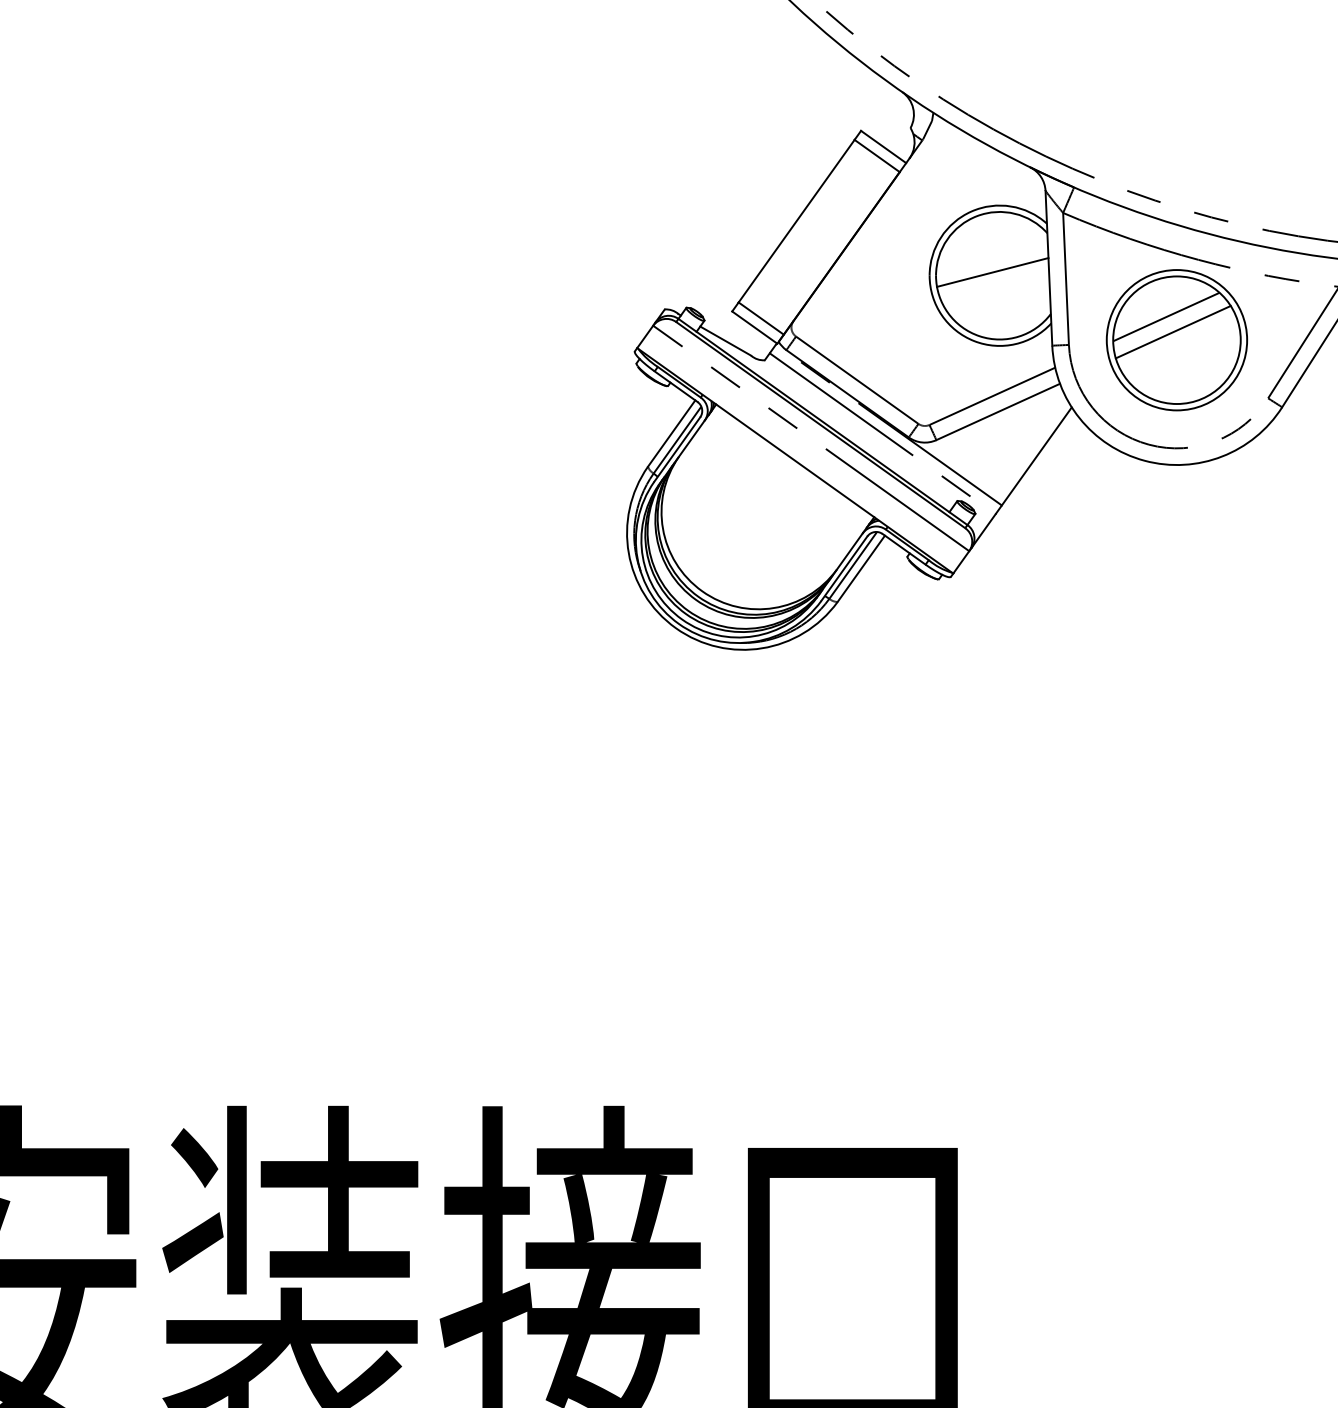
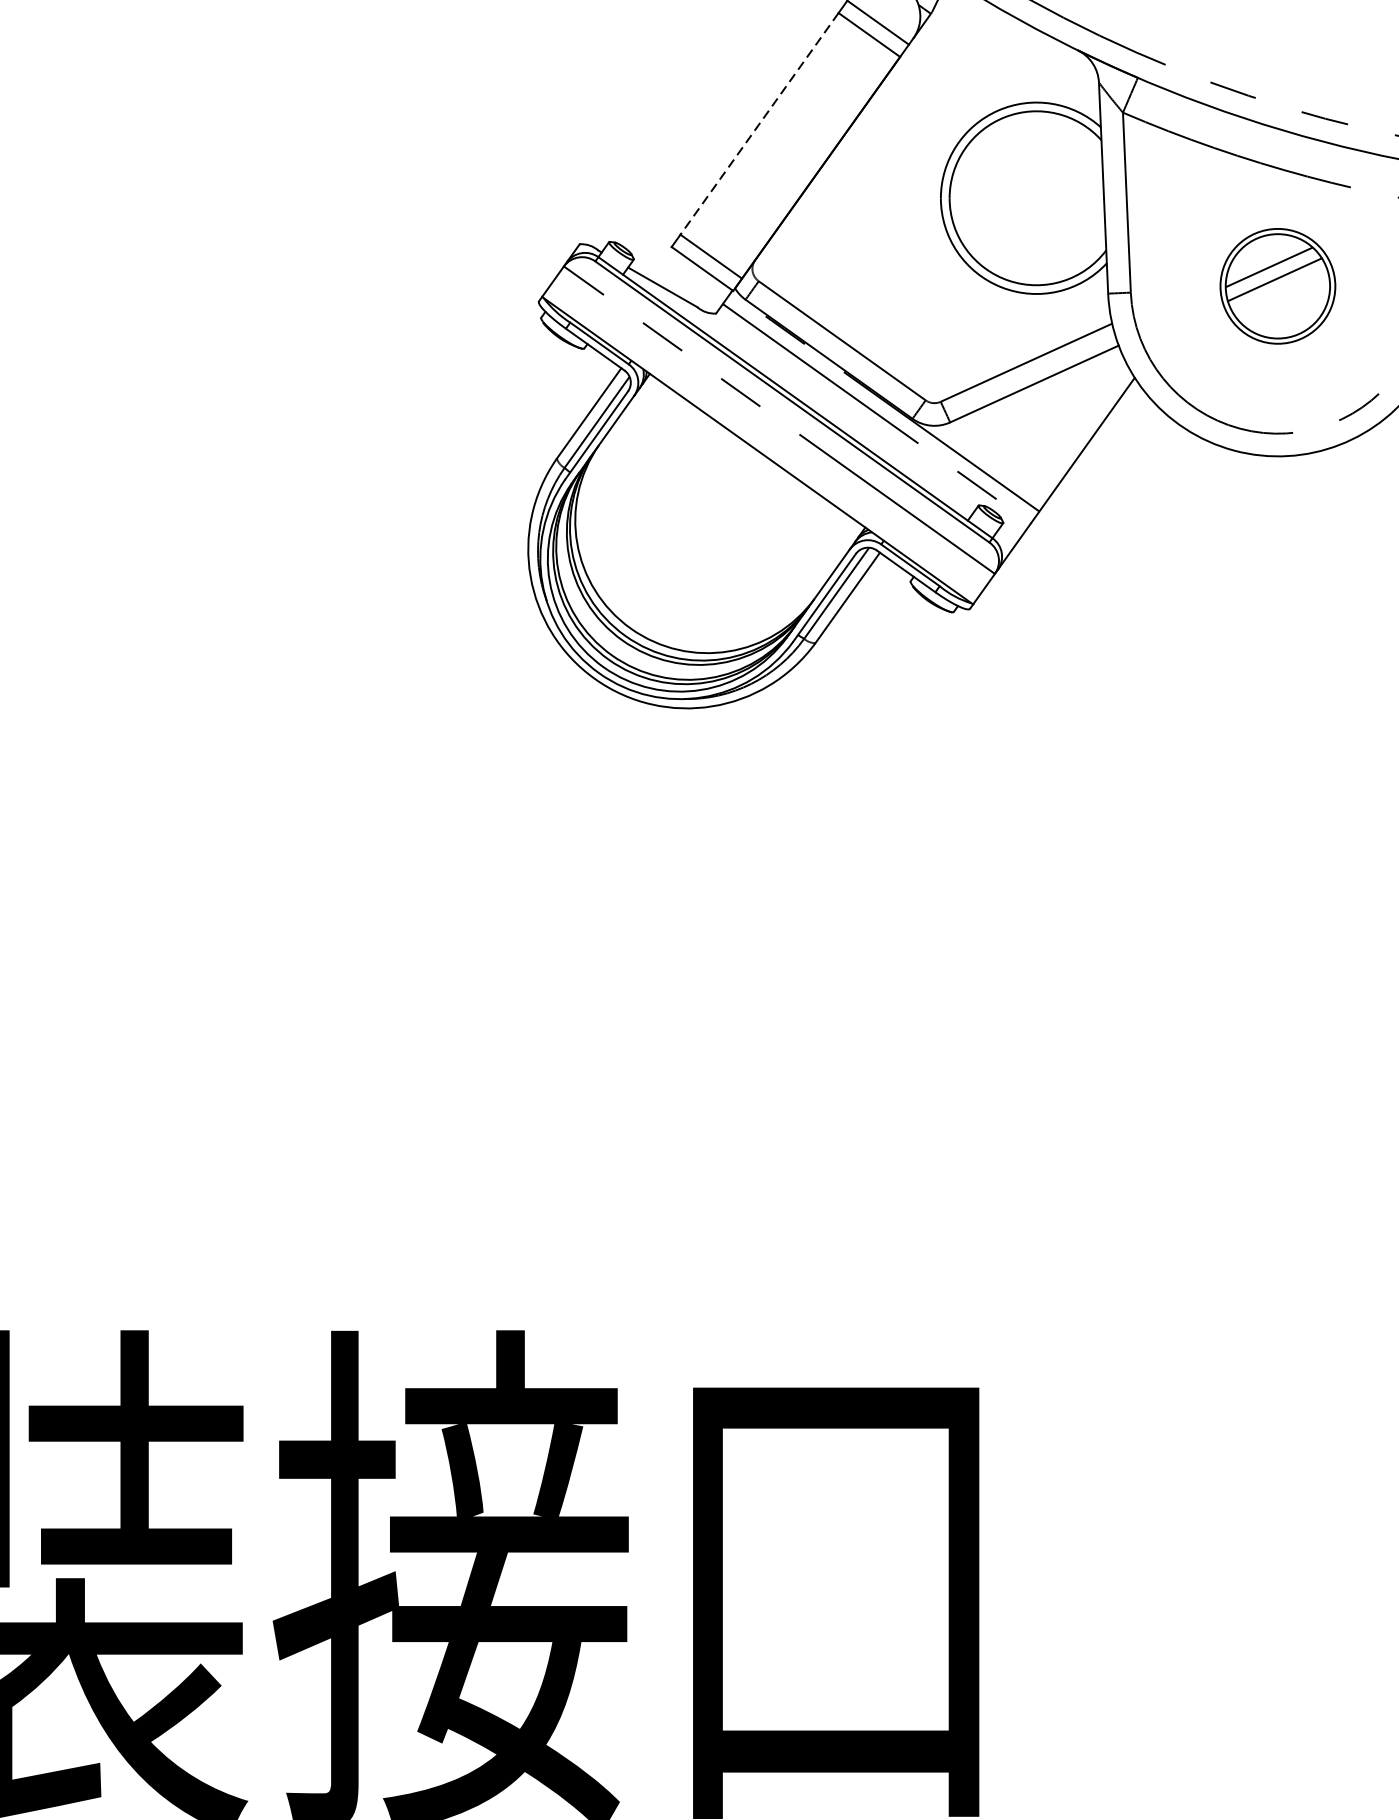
line: (796, 221) -> (759, 124), solid -> dashed
line: (992, 272) -> (1026, 193), removed
part: (1176, 340) -> (1277, 286), size x0.6

